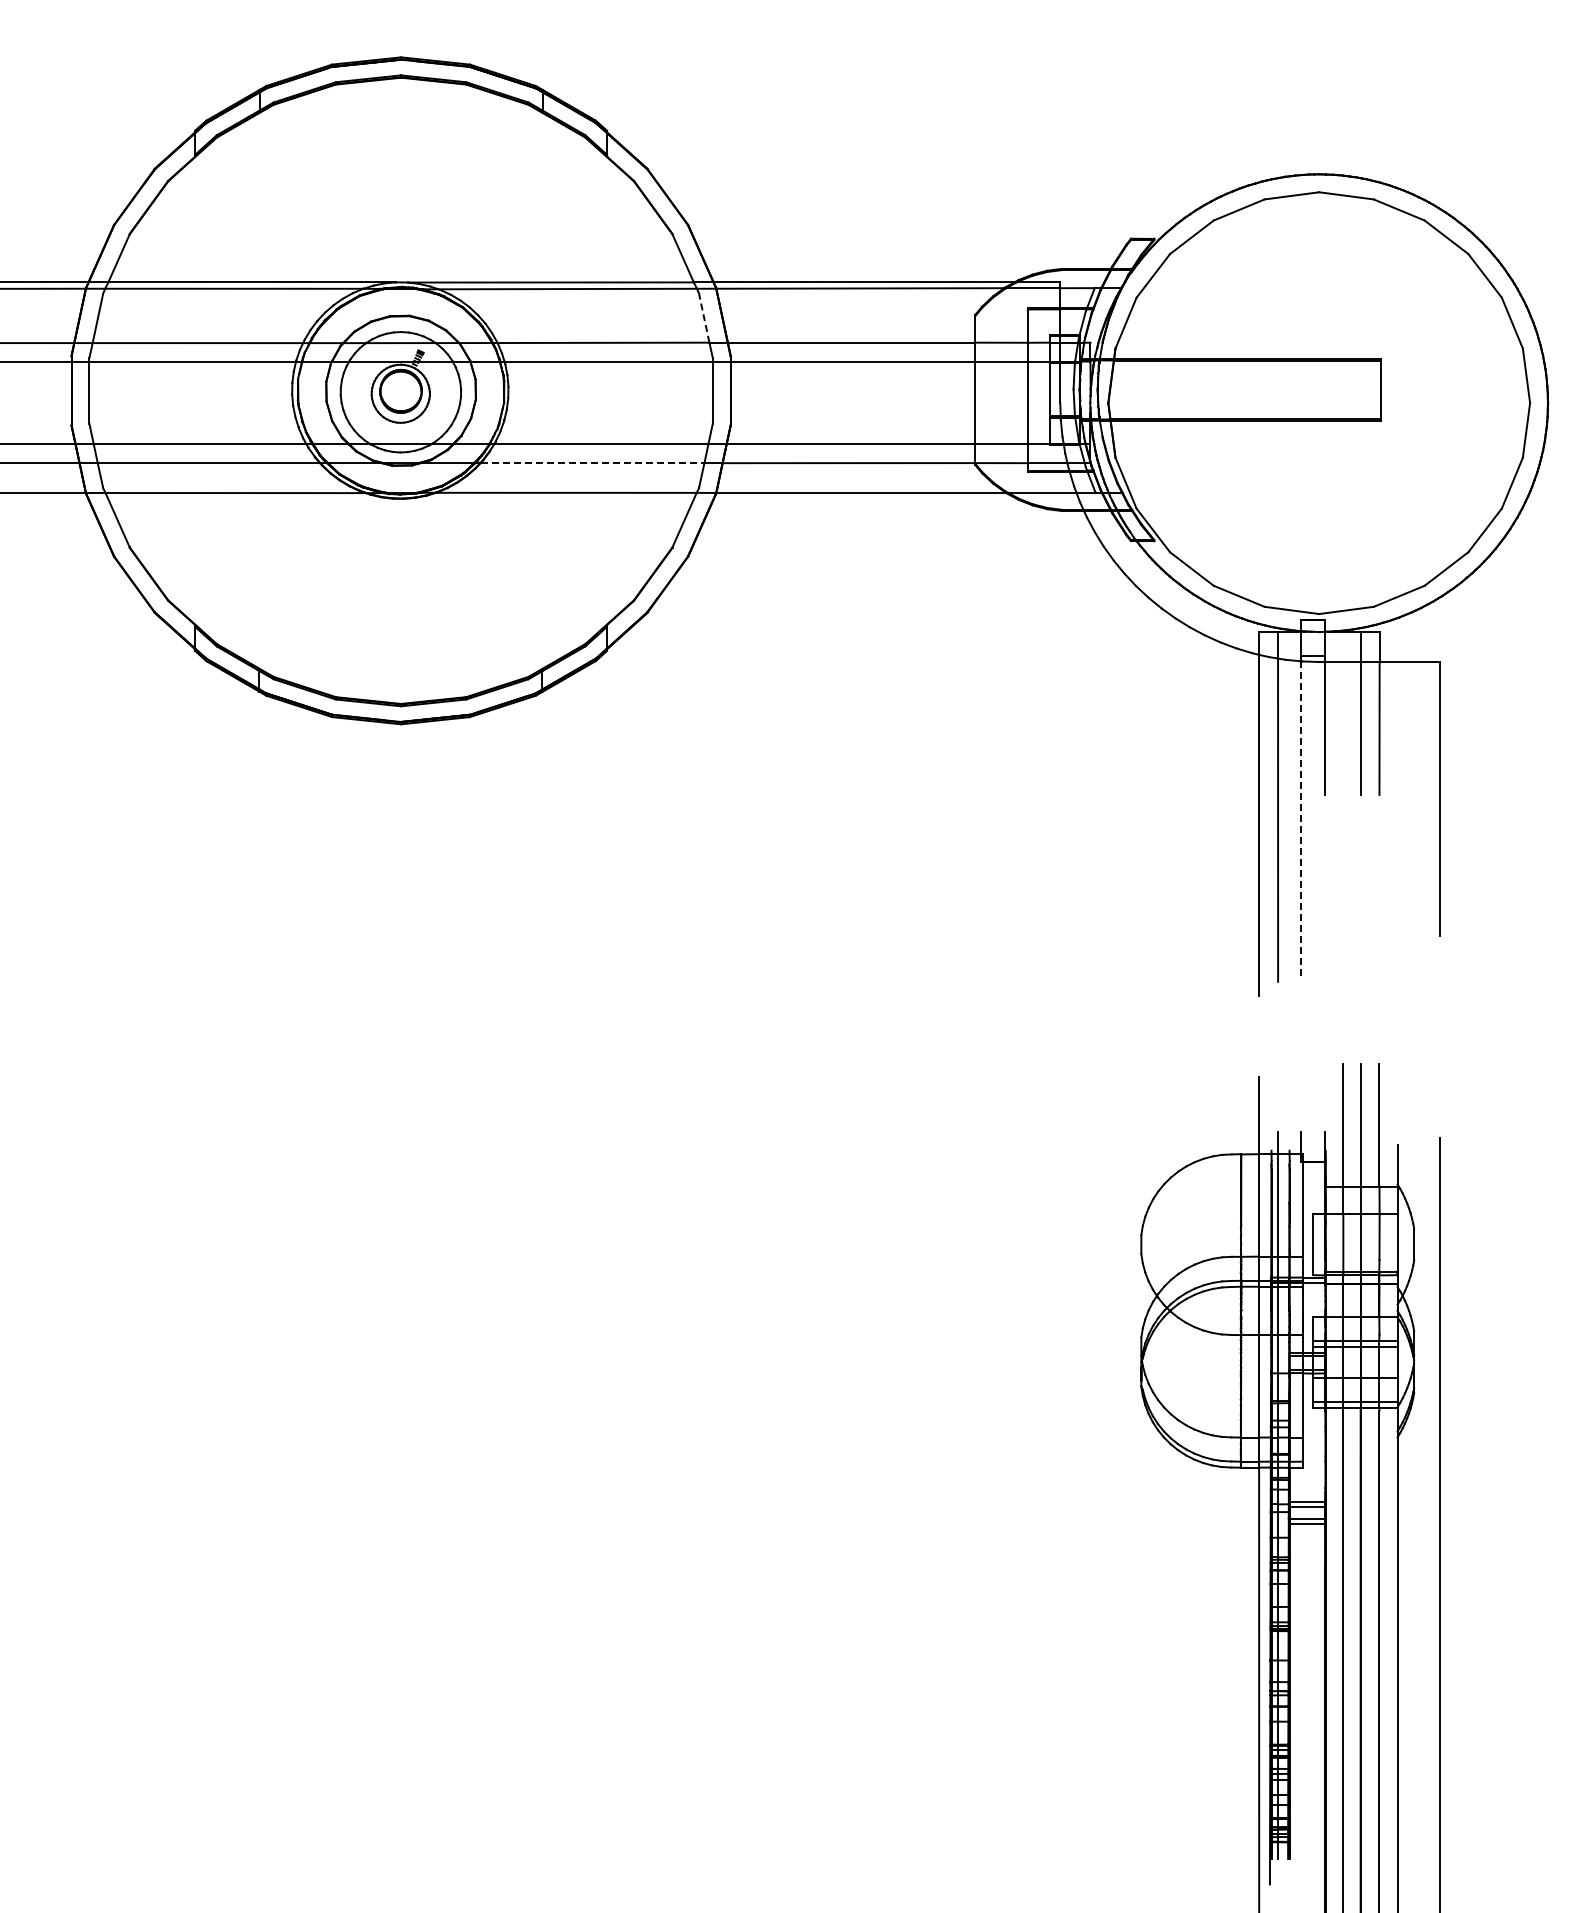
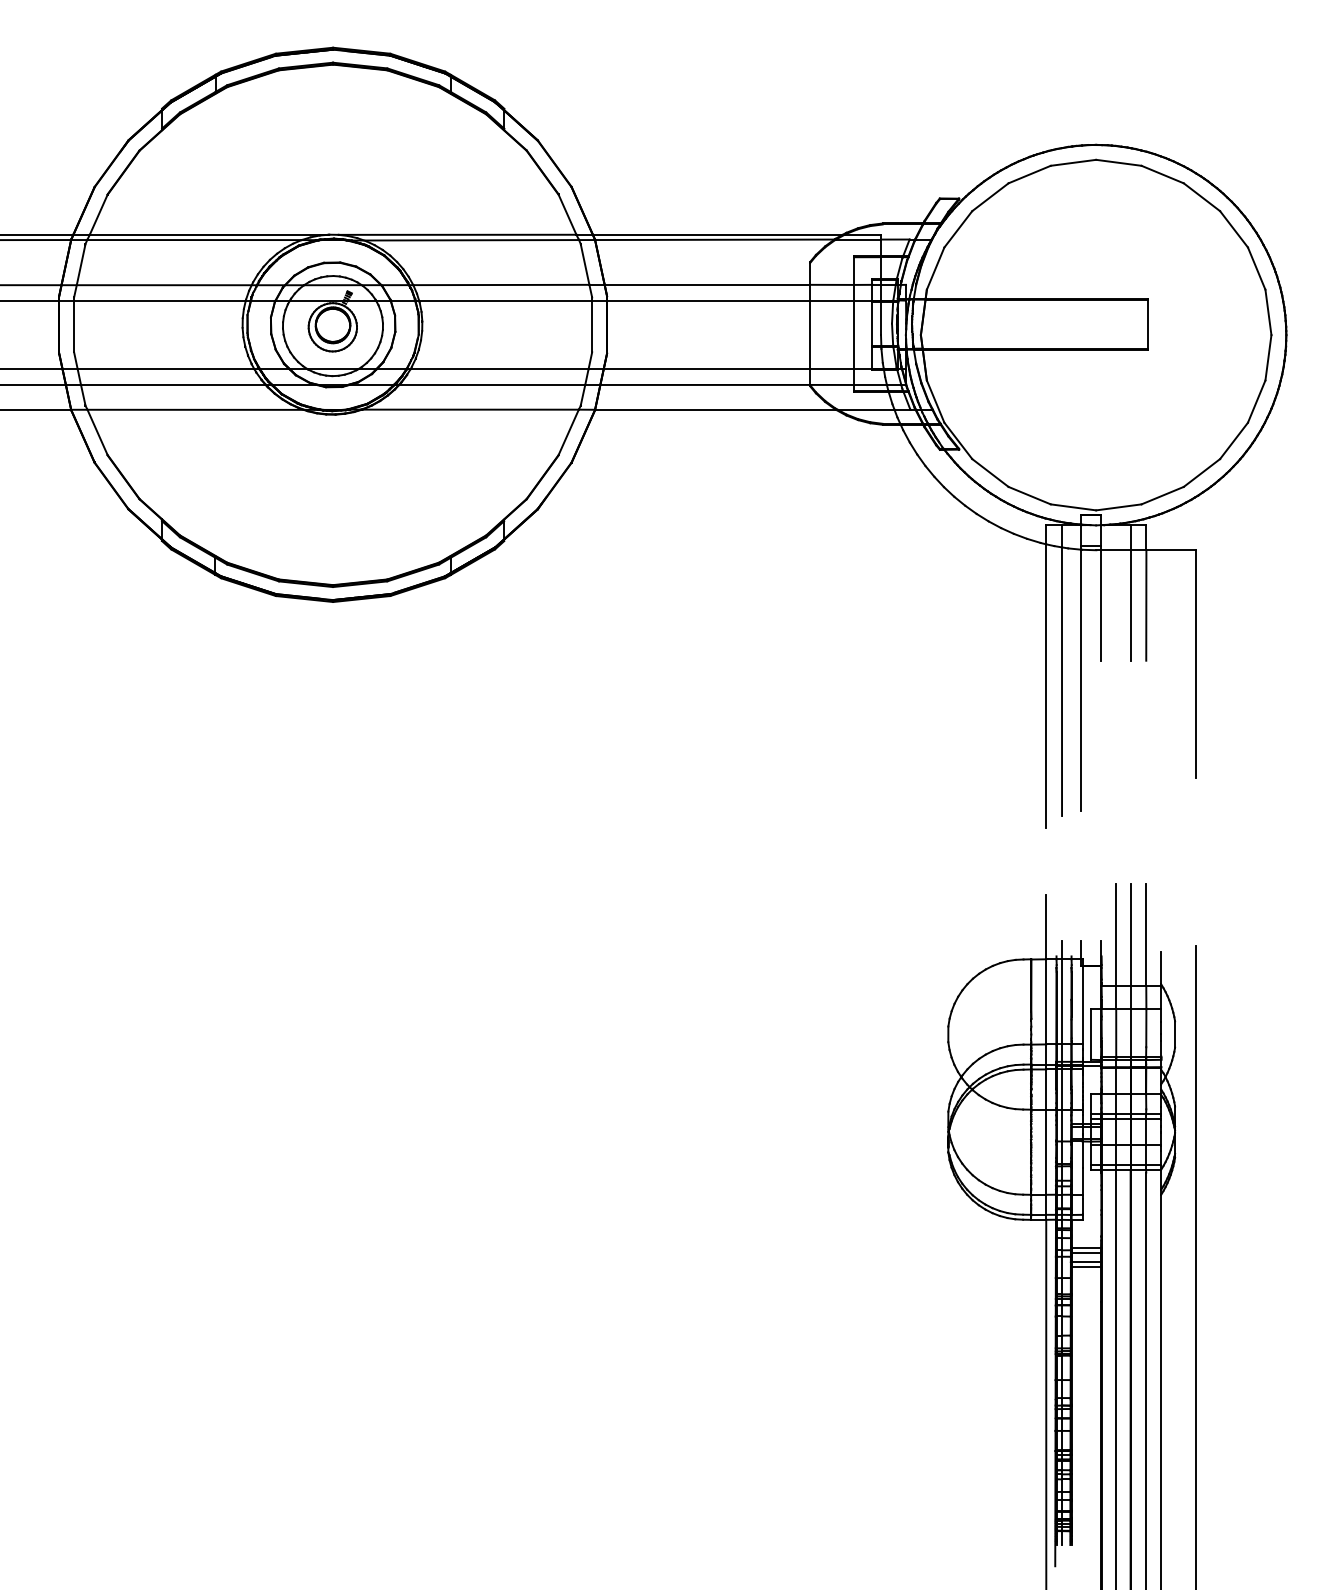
line: (704, 318) -> (585, 264), dashed -> solid
line: (592, 463) -> (492, 385), dashed -> solid
line: (1301, 818) -> (1081, 680), dashed -> solid

